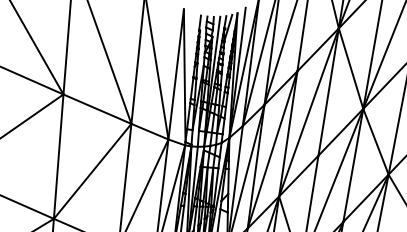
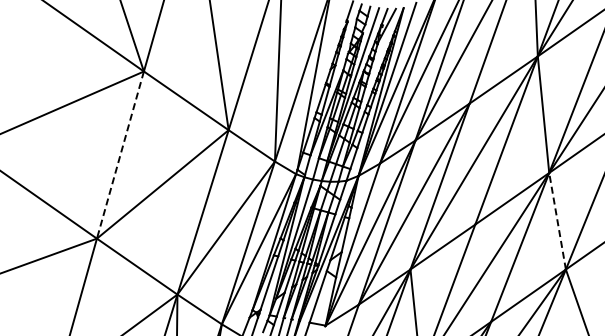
line: (375, 141) -> (557, 221), solid -> dashed
line: (58, 156) -> (120, 155), solid -> dashed

